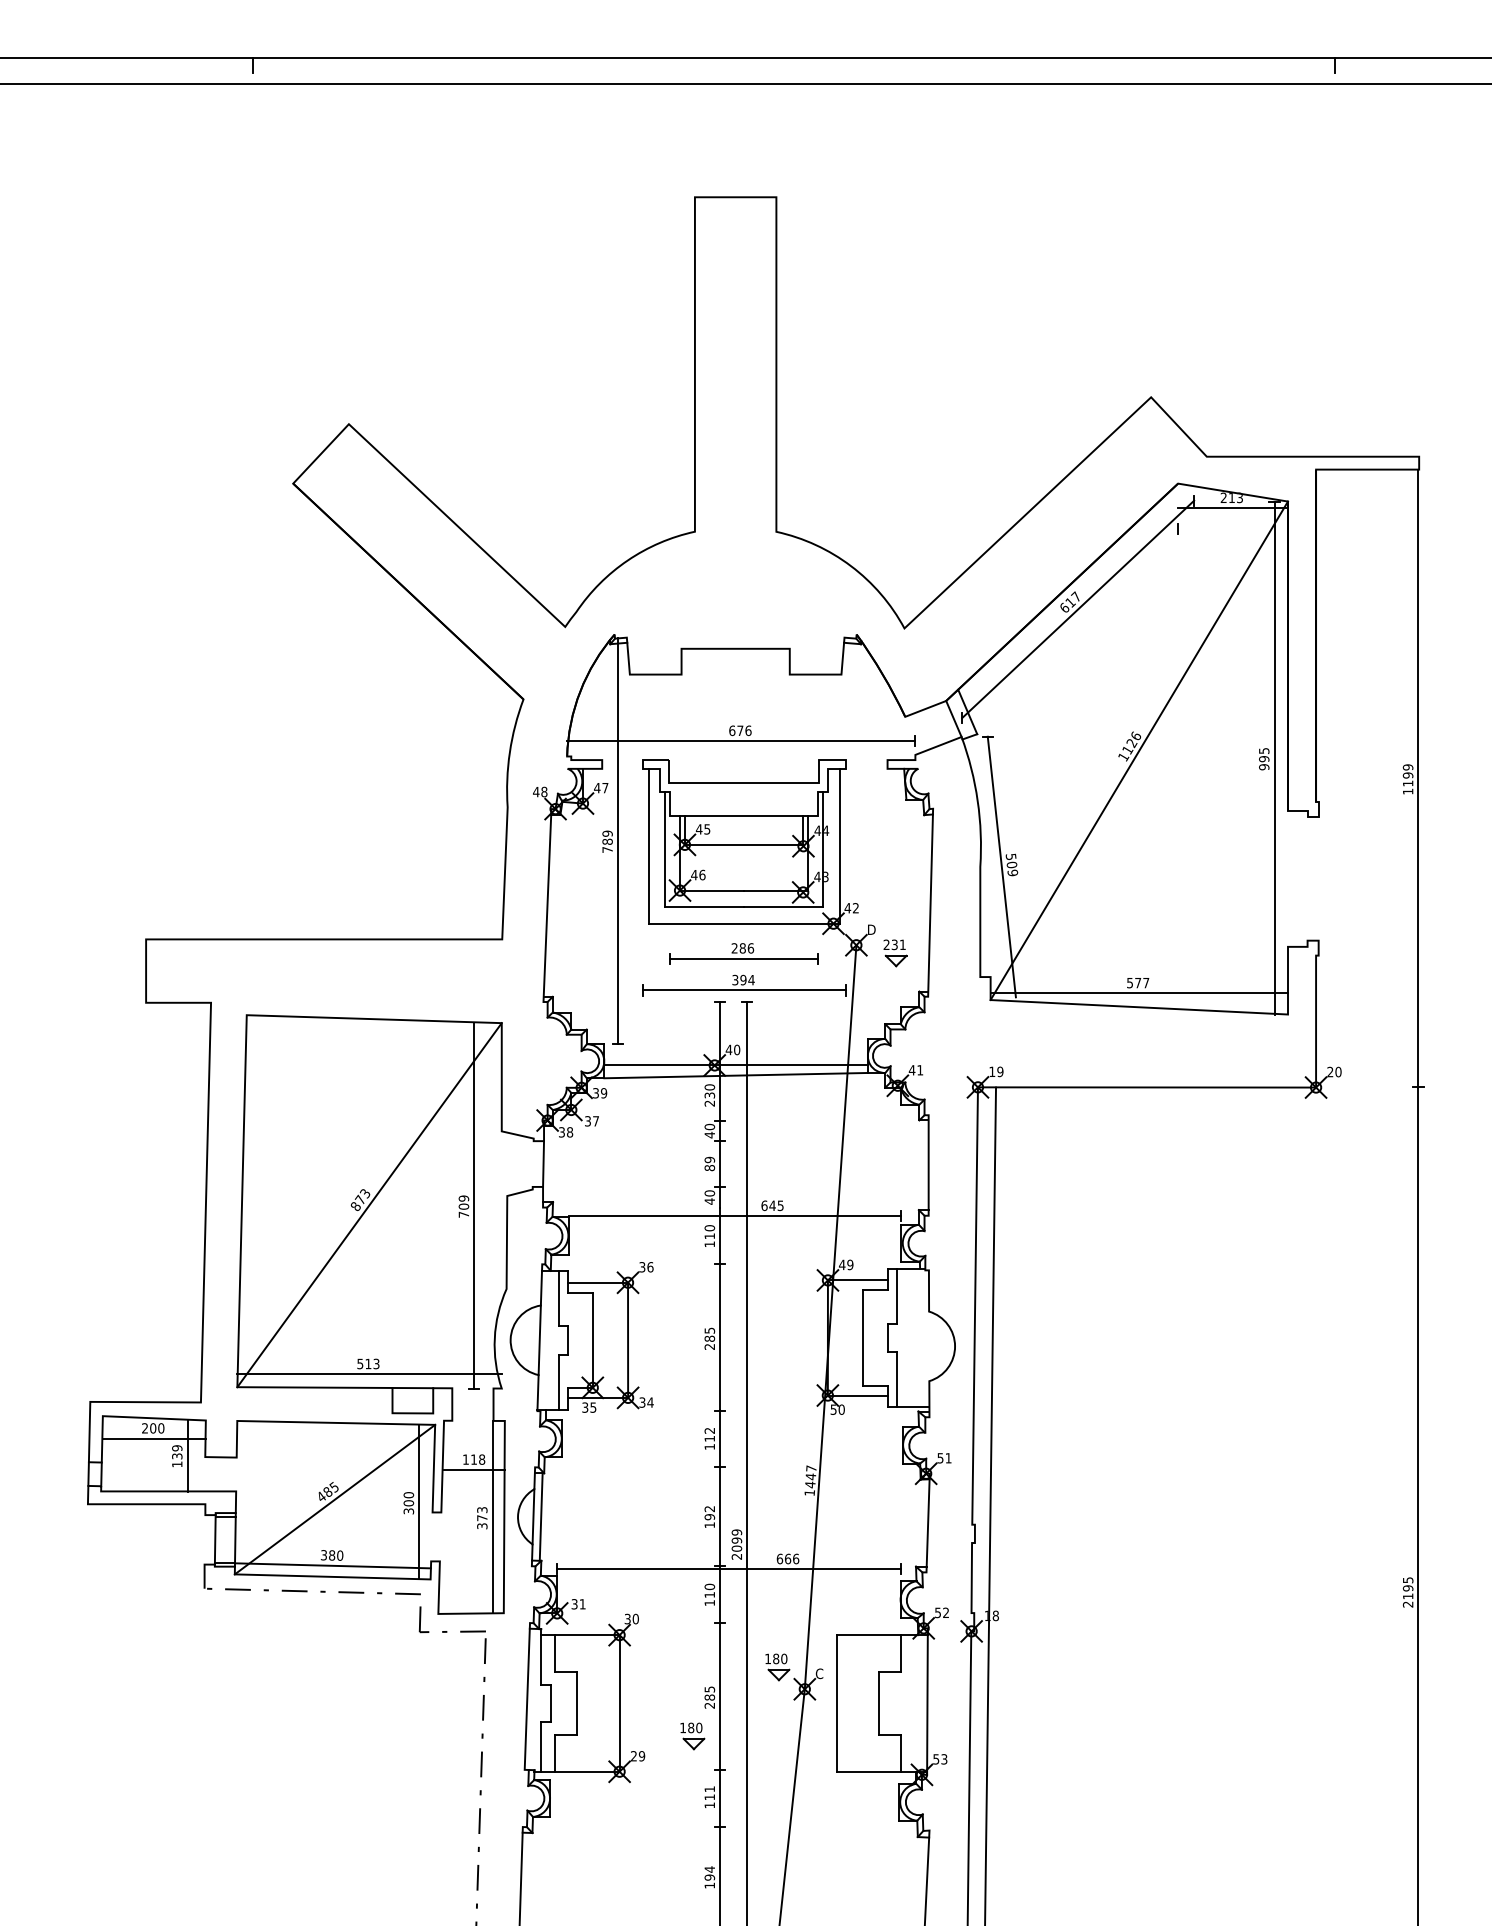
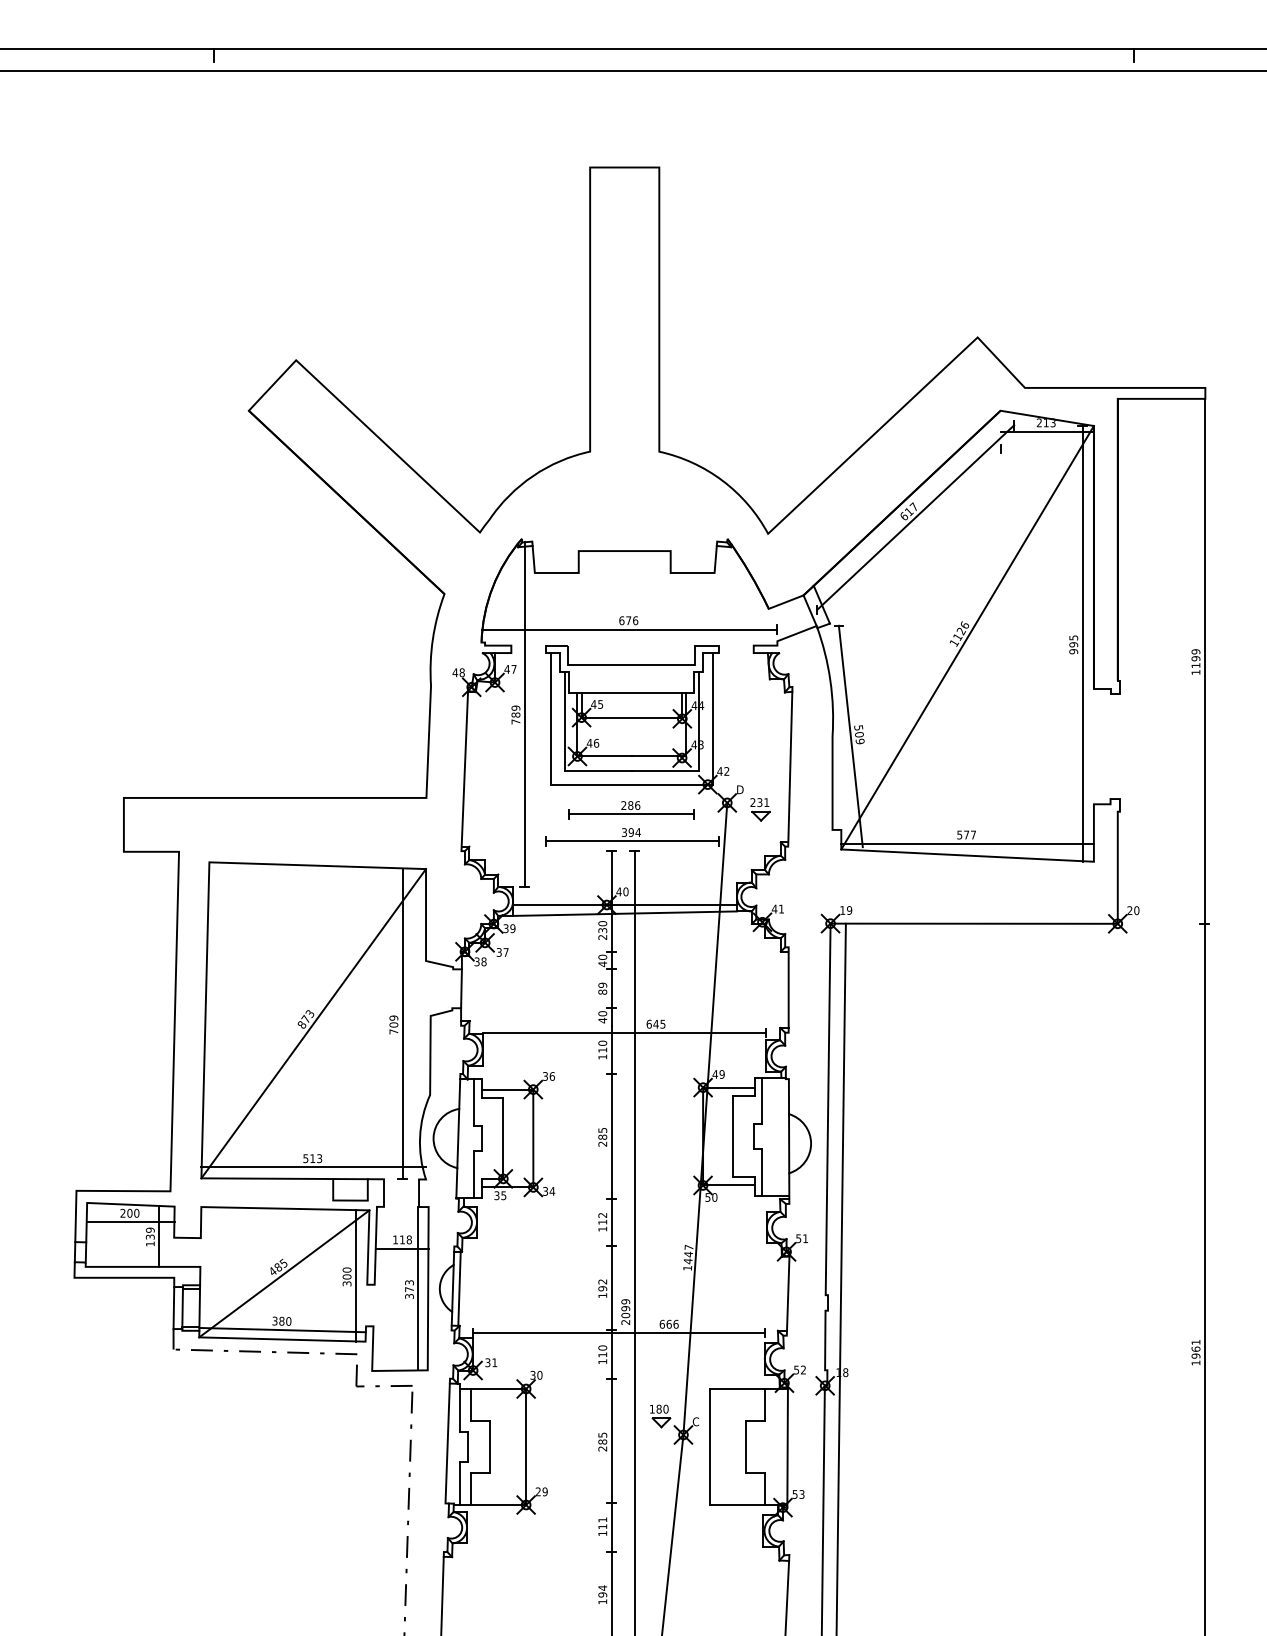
line: (929, 1346) -> (789, 1143), added
line: (204, 1539) -> (173, 1307), added
text: (1407, 1592) -> (1195, 1352), 2195 -> 1961
part: (692, 1736) -> (588, 1475), removed

